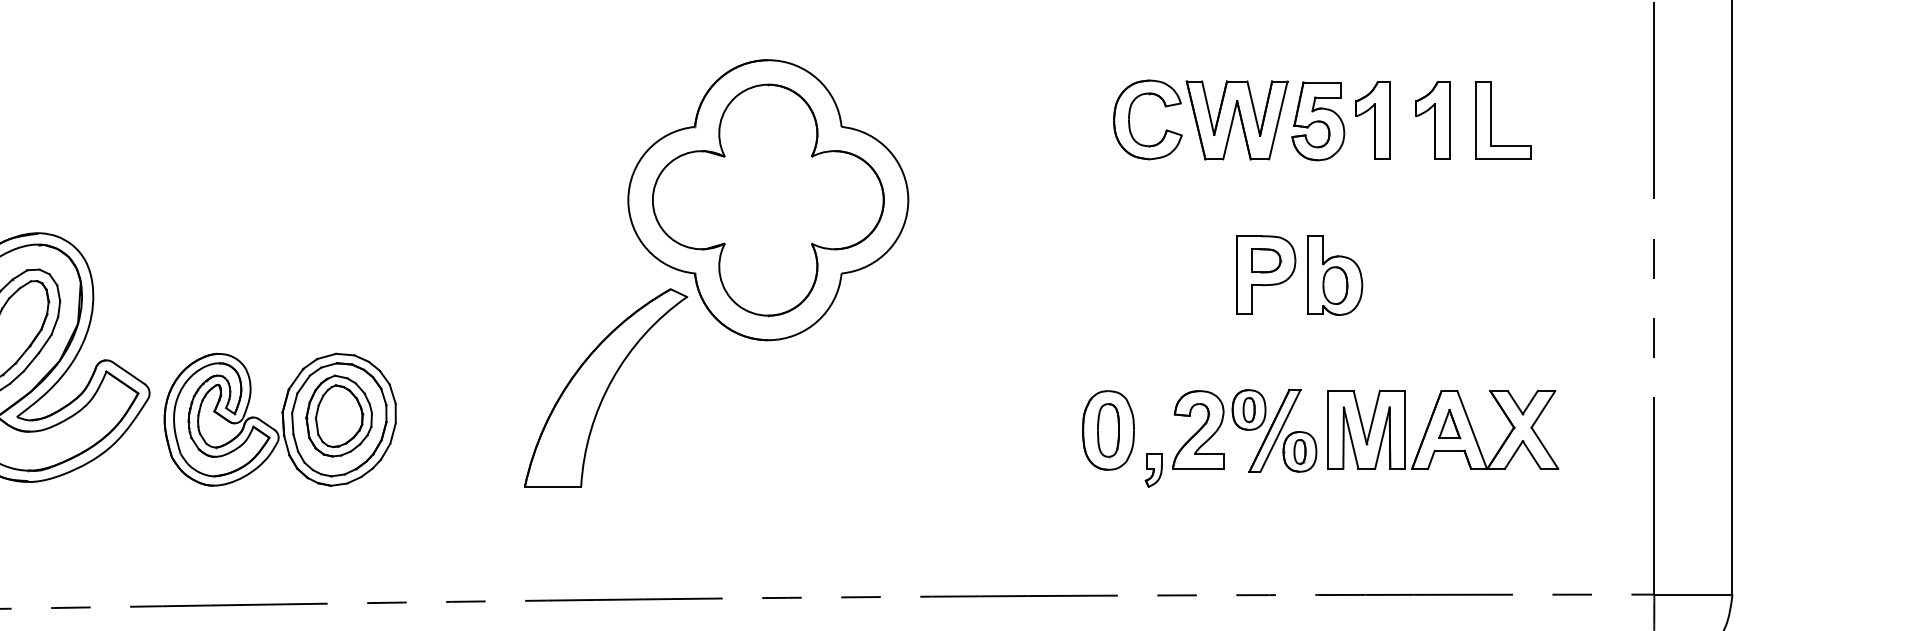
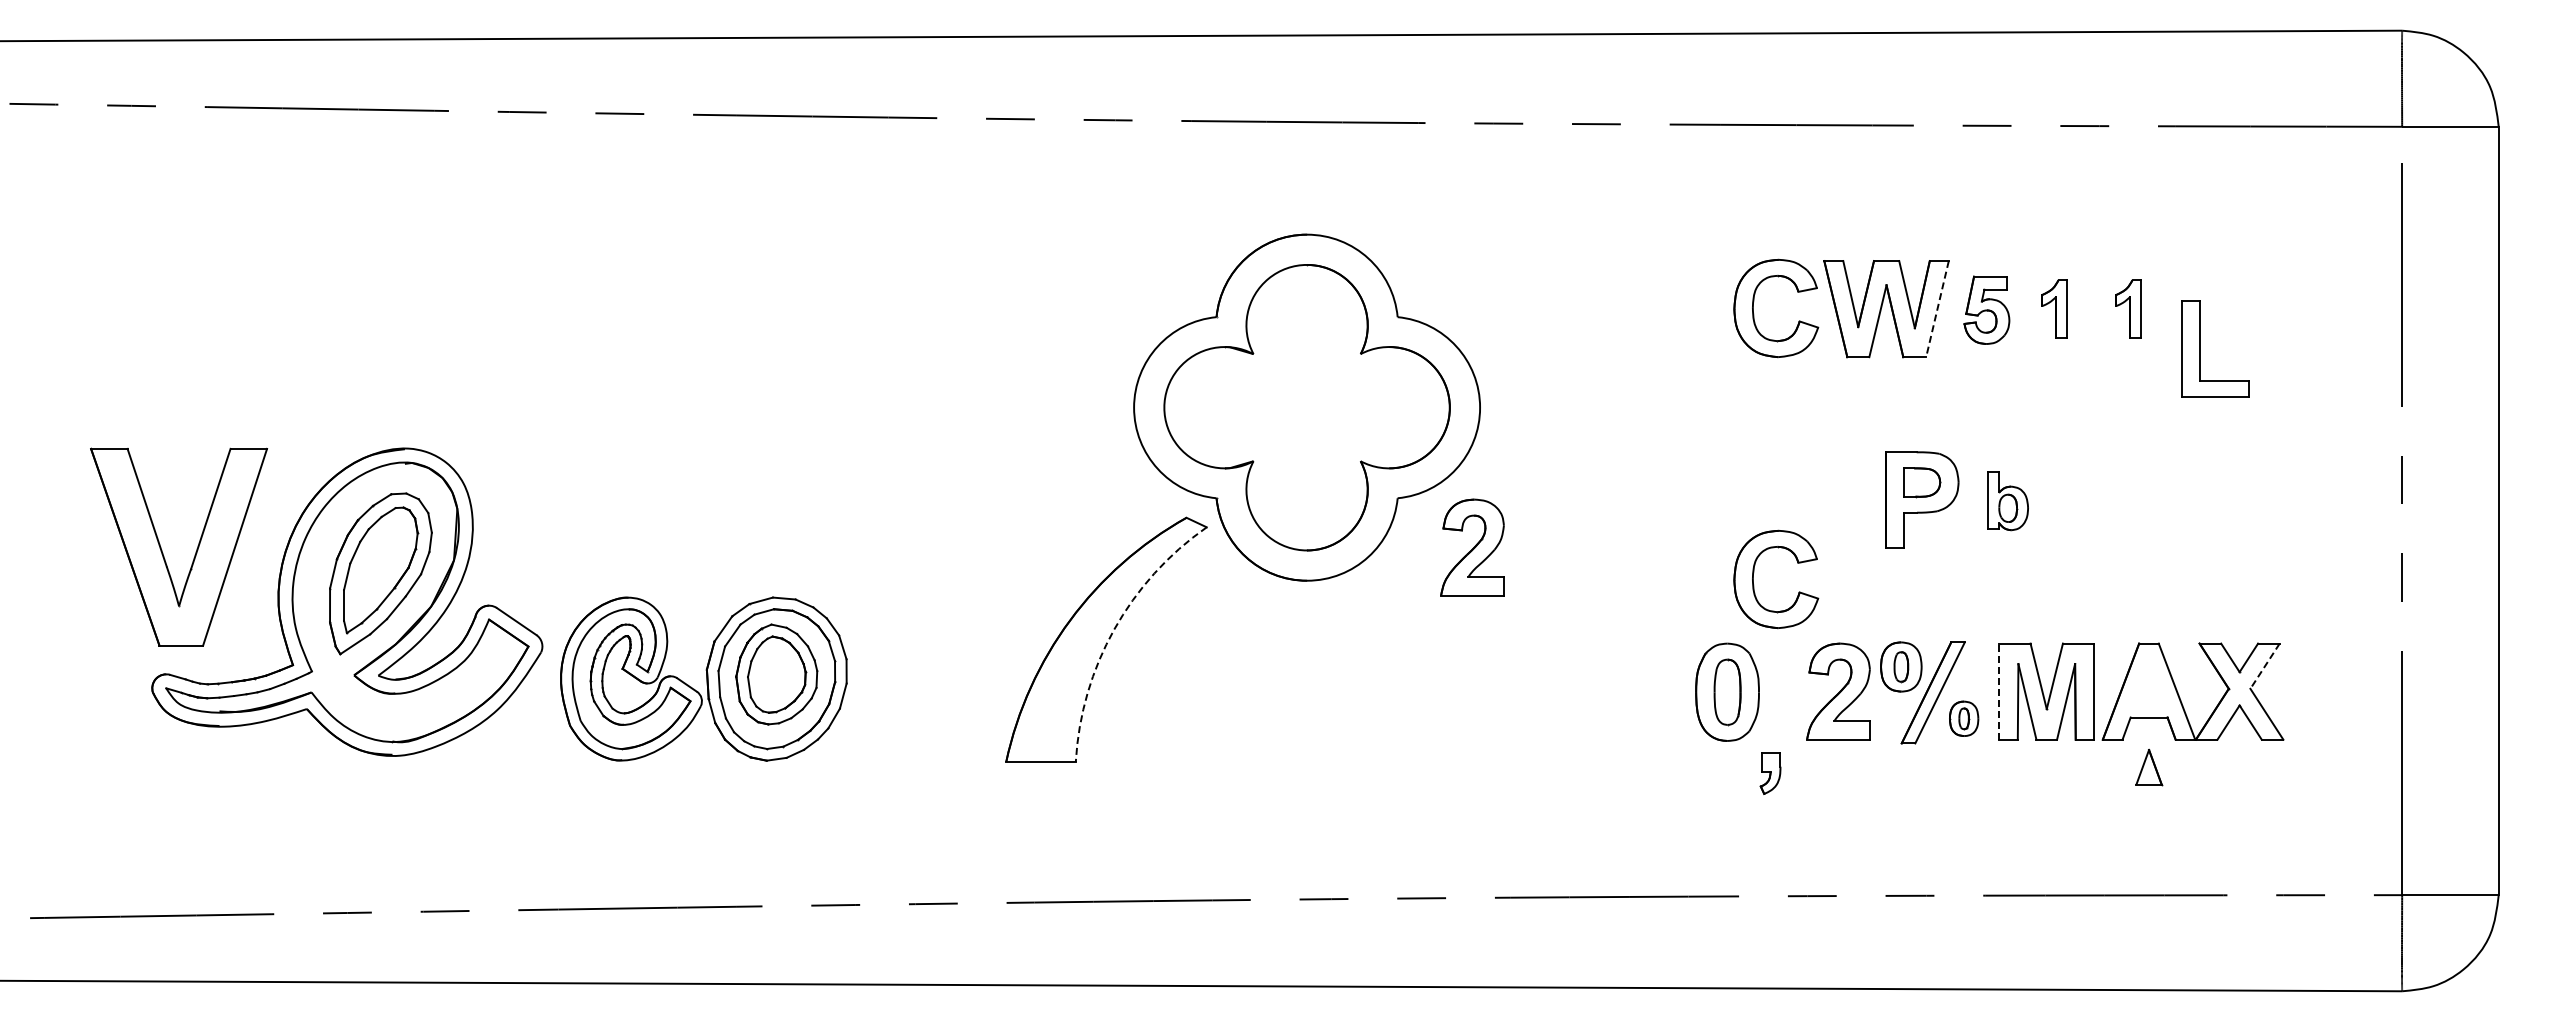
part: (1373, 119) -> (2054, 308), size x0.6
part: (1432, 119) -> (2128, 308), size x0.6
part: (1491, 119) -> (2200, 348), moved
line: (1278, 120) -> (1937, 309), solid -> dashed
part: (1318, 121) -> (1986, 310), size x0.7
part: (1335, 275) -> (2008, 500), size x0.6
part: (902, 313) -> (1472, 547), added
part: (1130, 344) -> (1754, 585), added
arc: (612, 379) -> (1114, 629), solid -> dashed
line: (1543, 409) -> (2265, 666), solid -> dashed
part: (1449, 424) -> (2149, 767), moved
line: (1328, 429) -> (1999, 691), solid -> dashed
part: (1299, 451) -> (1963, 718), size x0.7
part: (1153, 470) -> (1770, 773), moved

